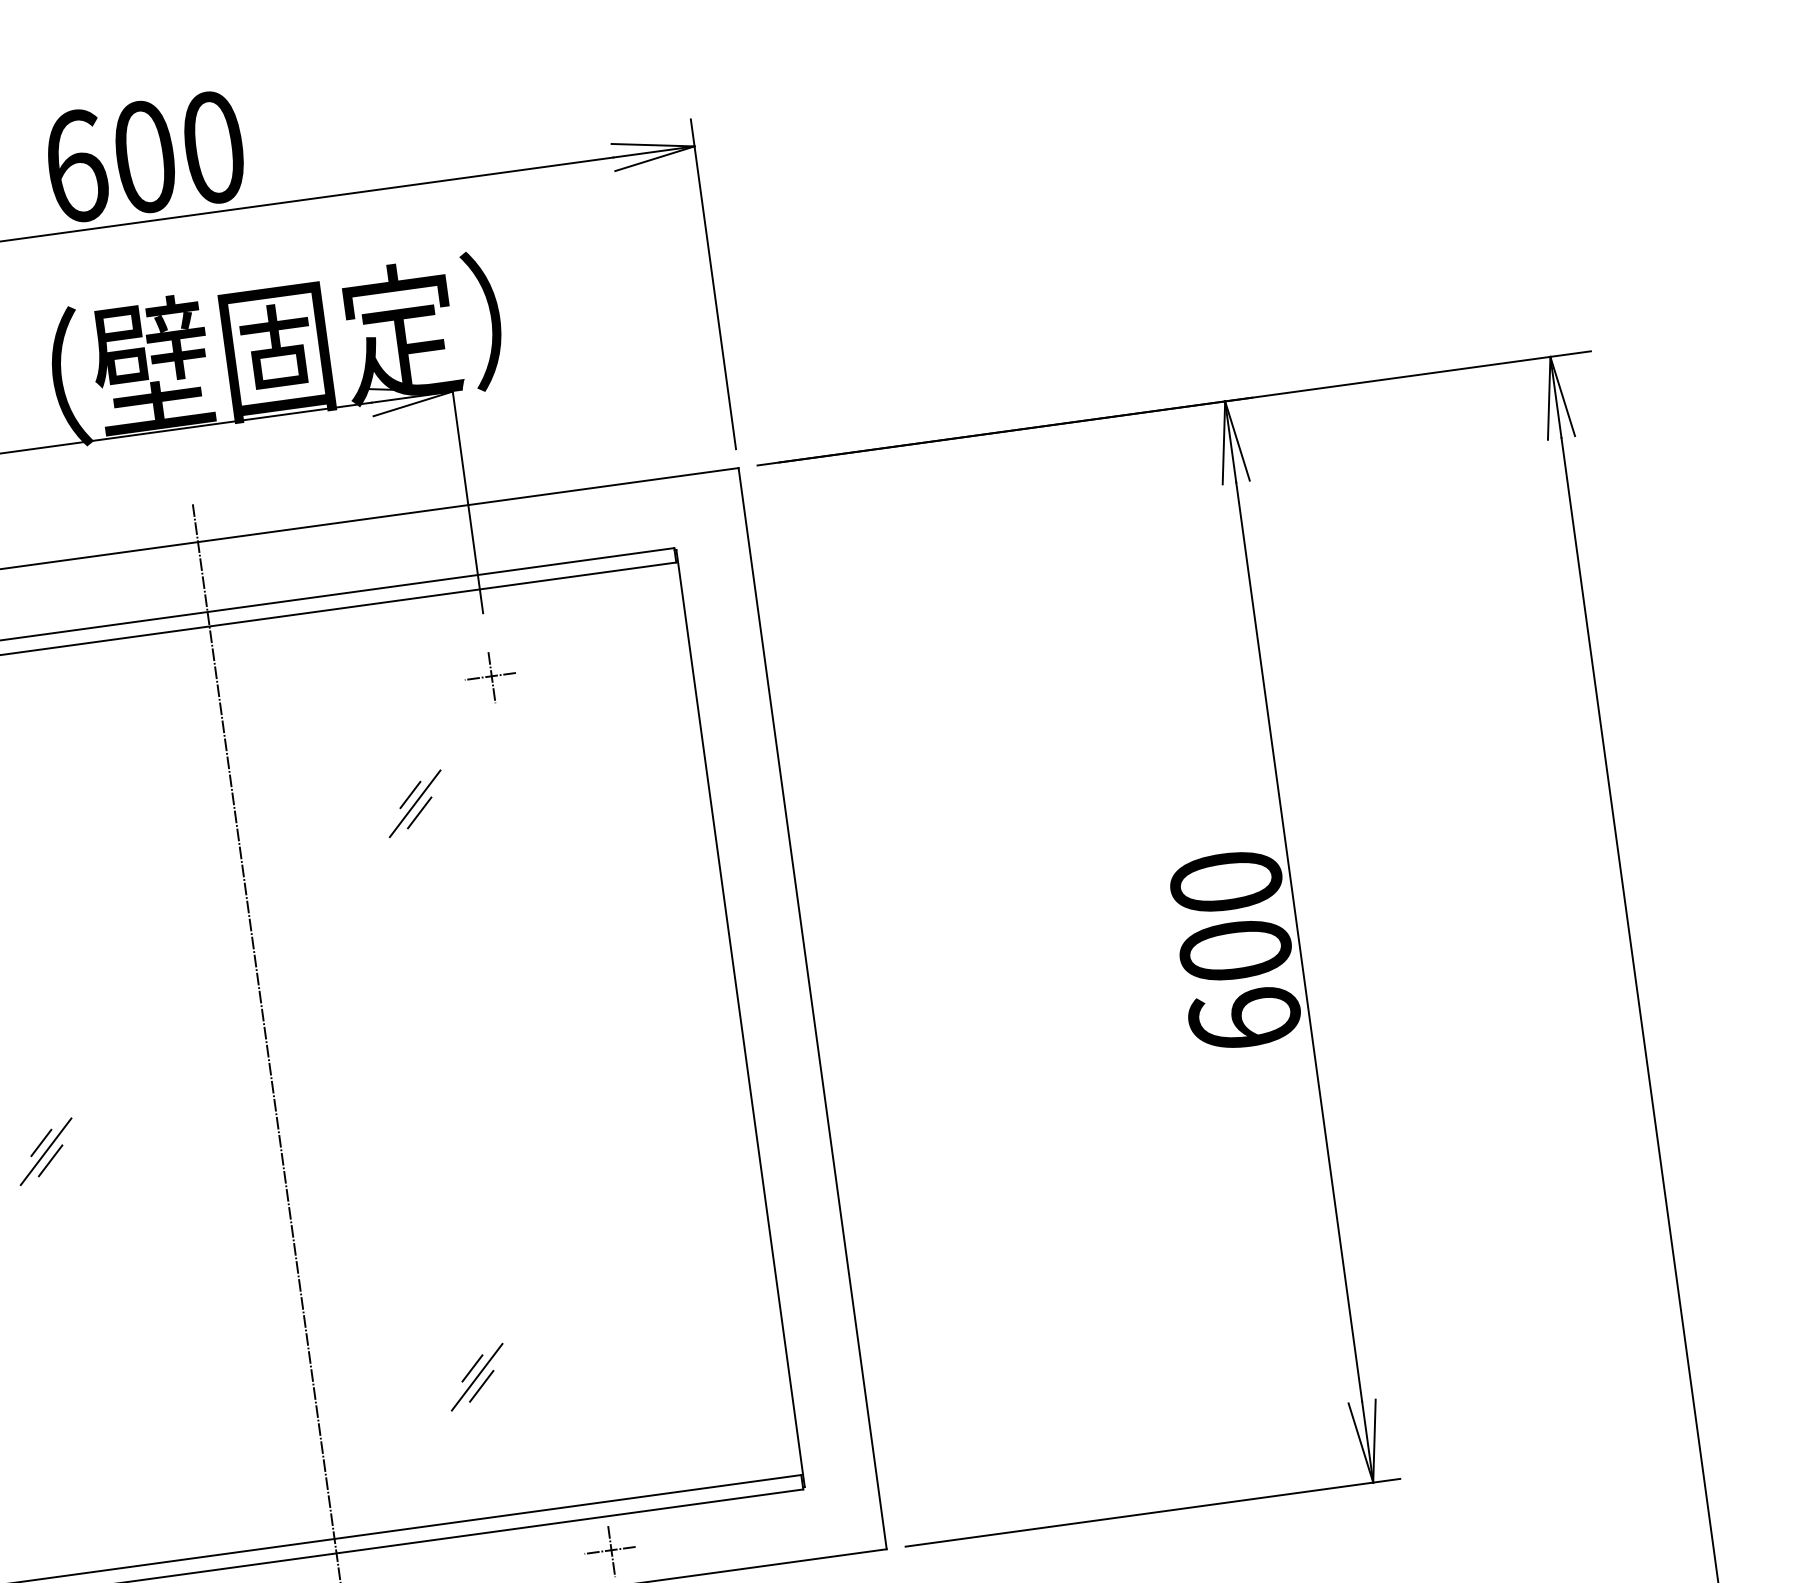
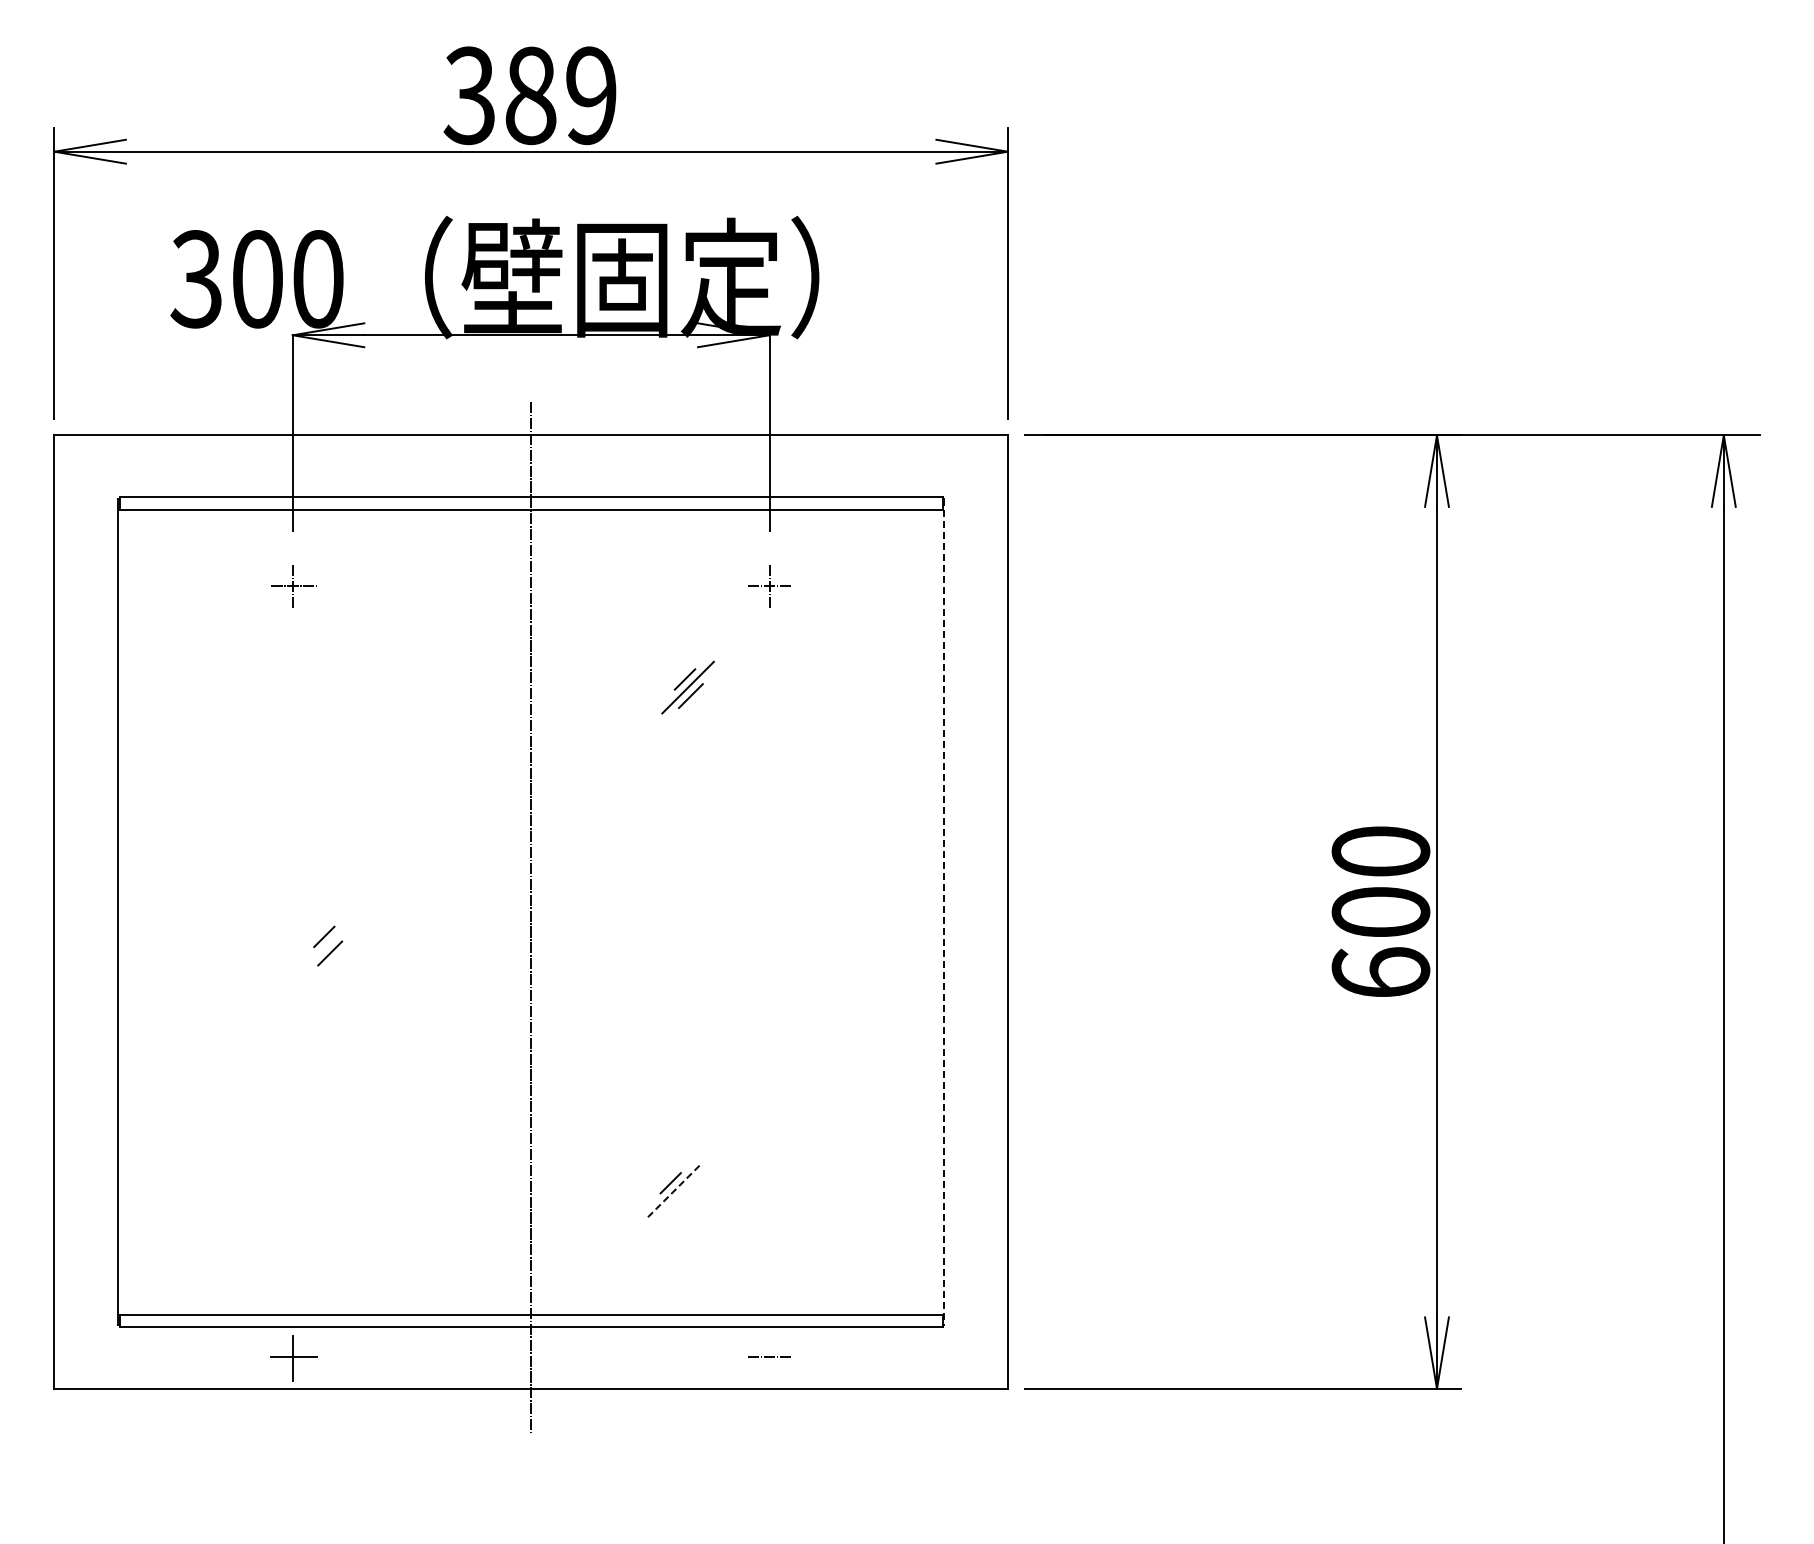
text: (143, 156) -> (529, 95), 600 -> 389
line: (740, 1018) -> (944, 912), solid -> dashed
line: (46, 1151) -> (327, 944), removed
line: (476, 1377) -> (673, 1191), solid -> dashed
line: (481, 1385) -> (676, 1199), removed
line: (611, 1550) -> (769, 1357), removed

